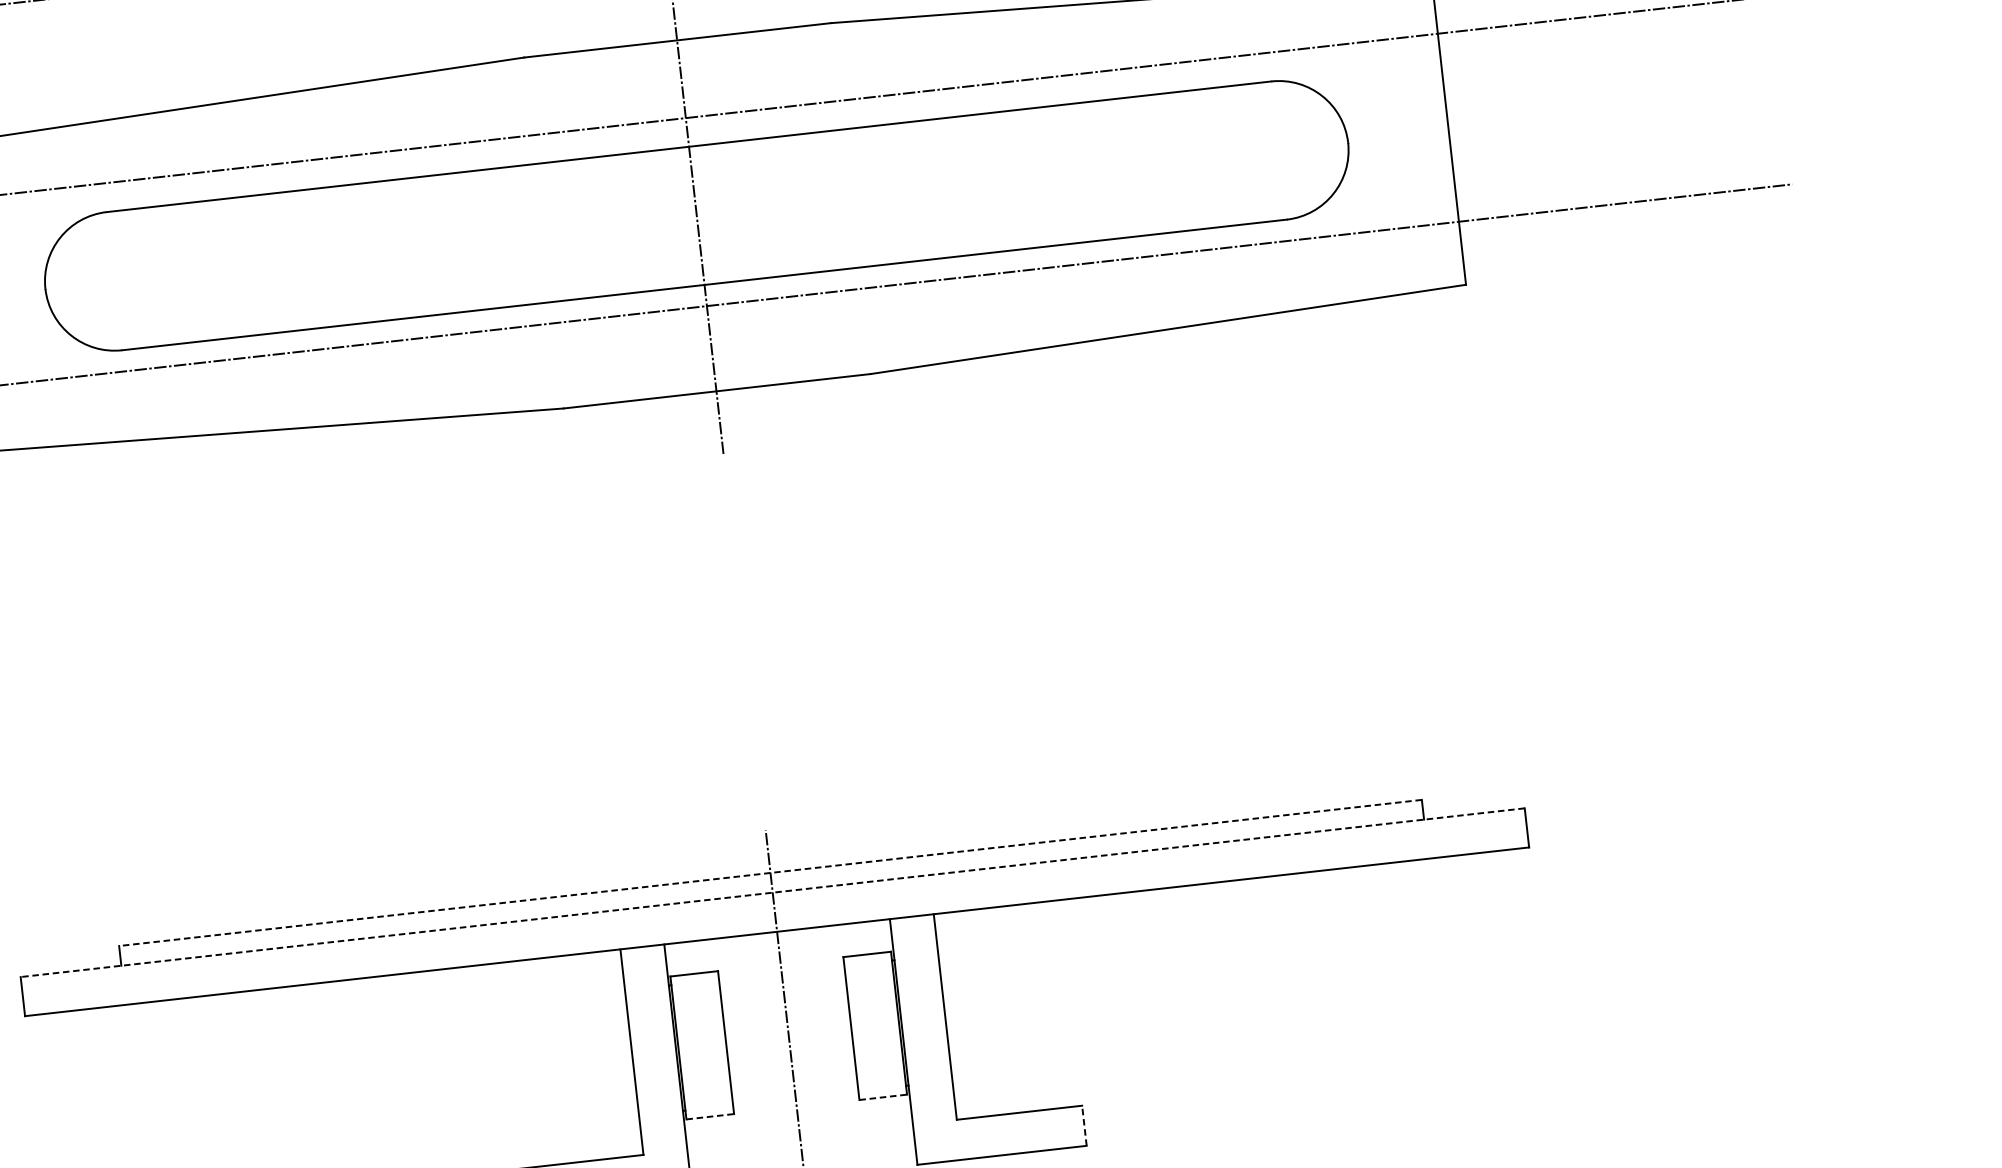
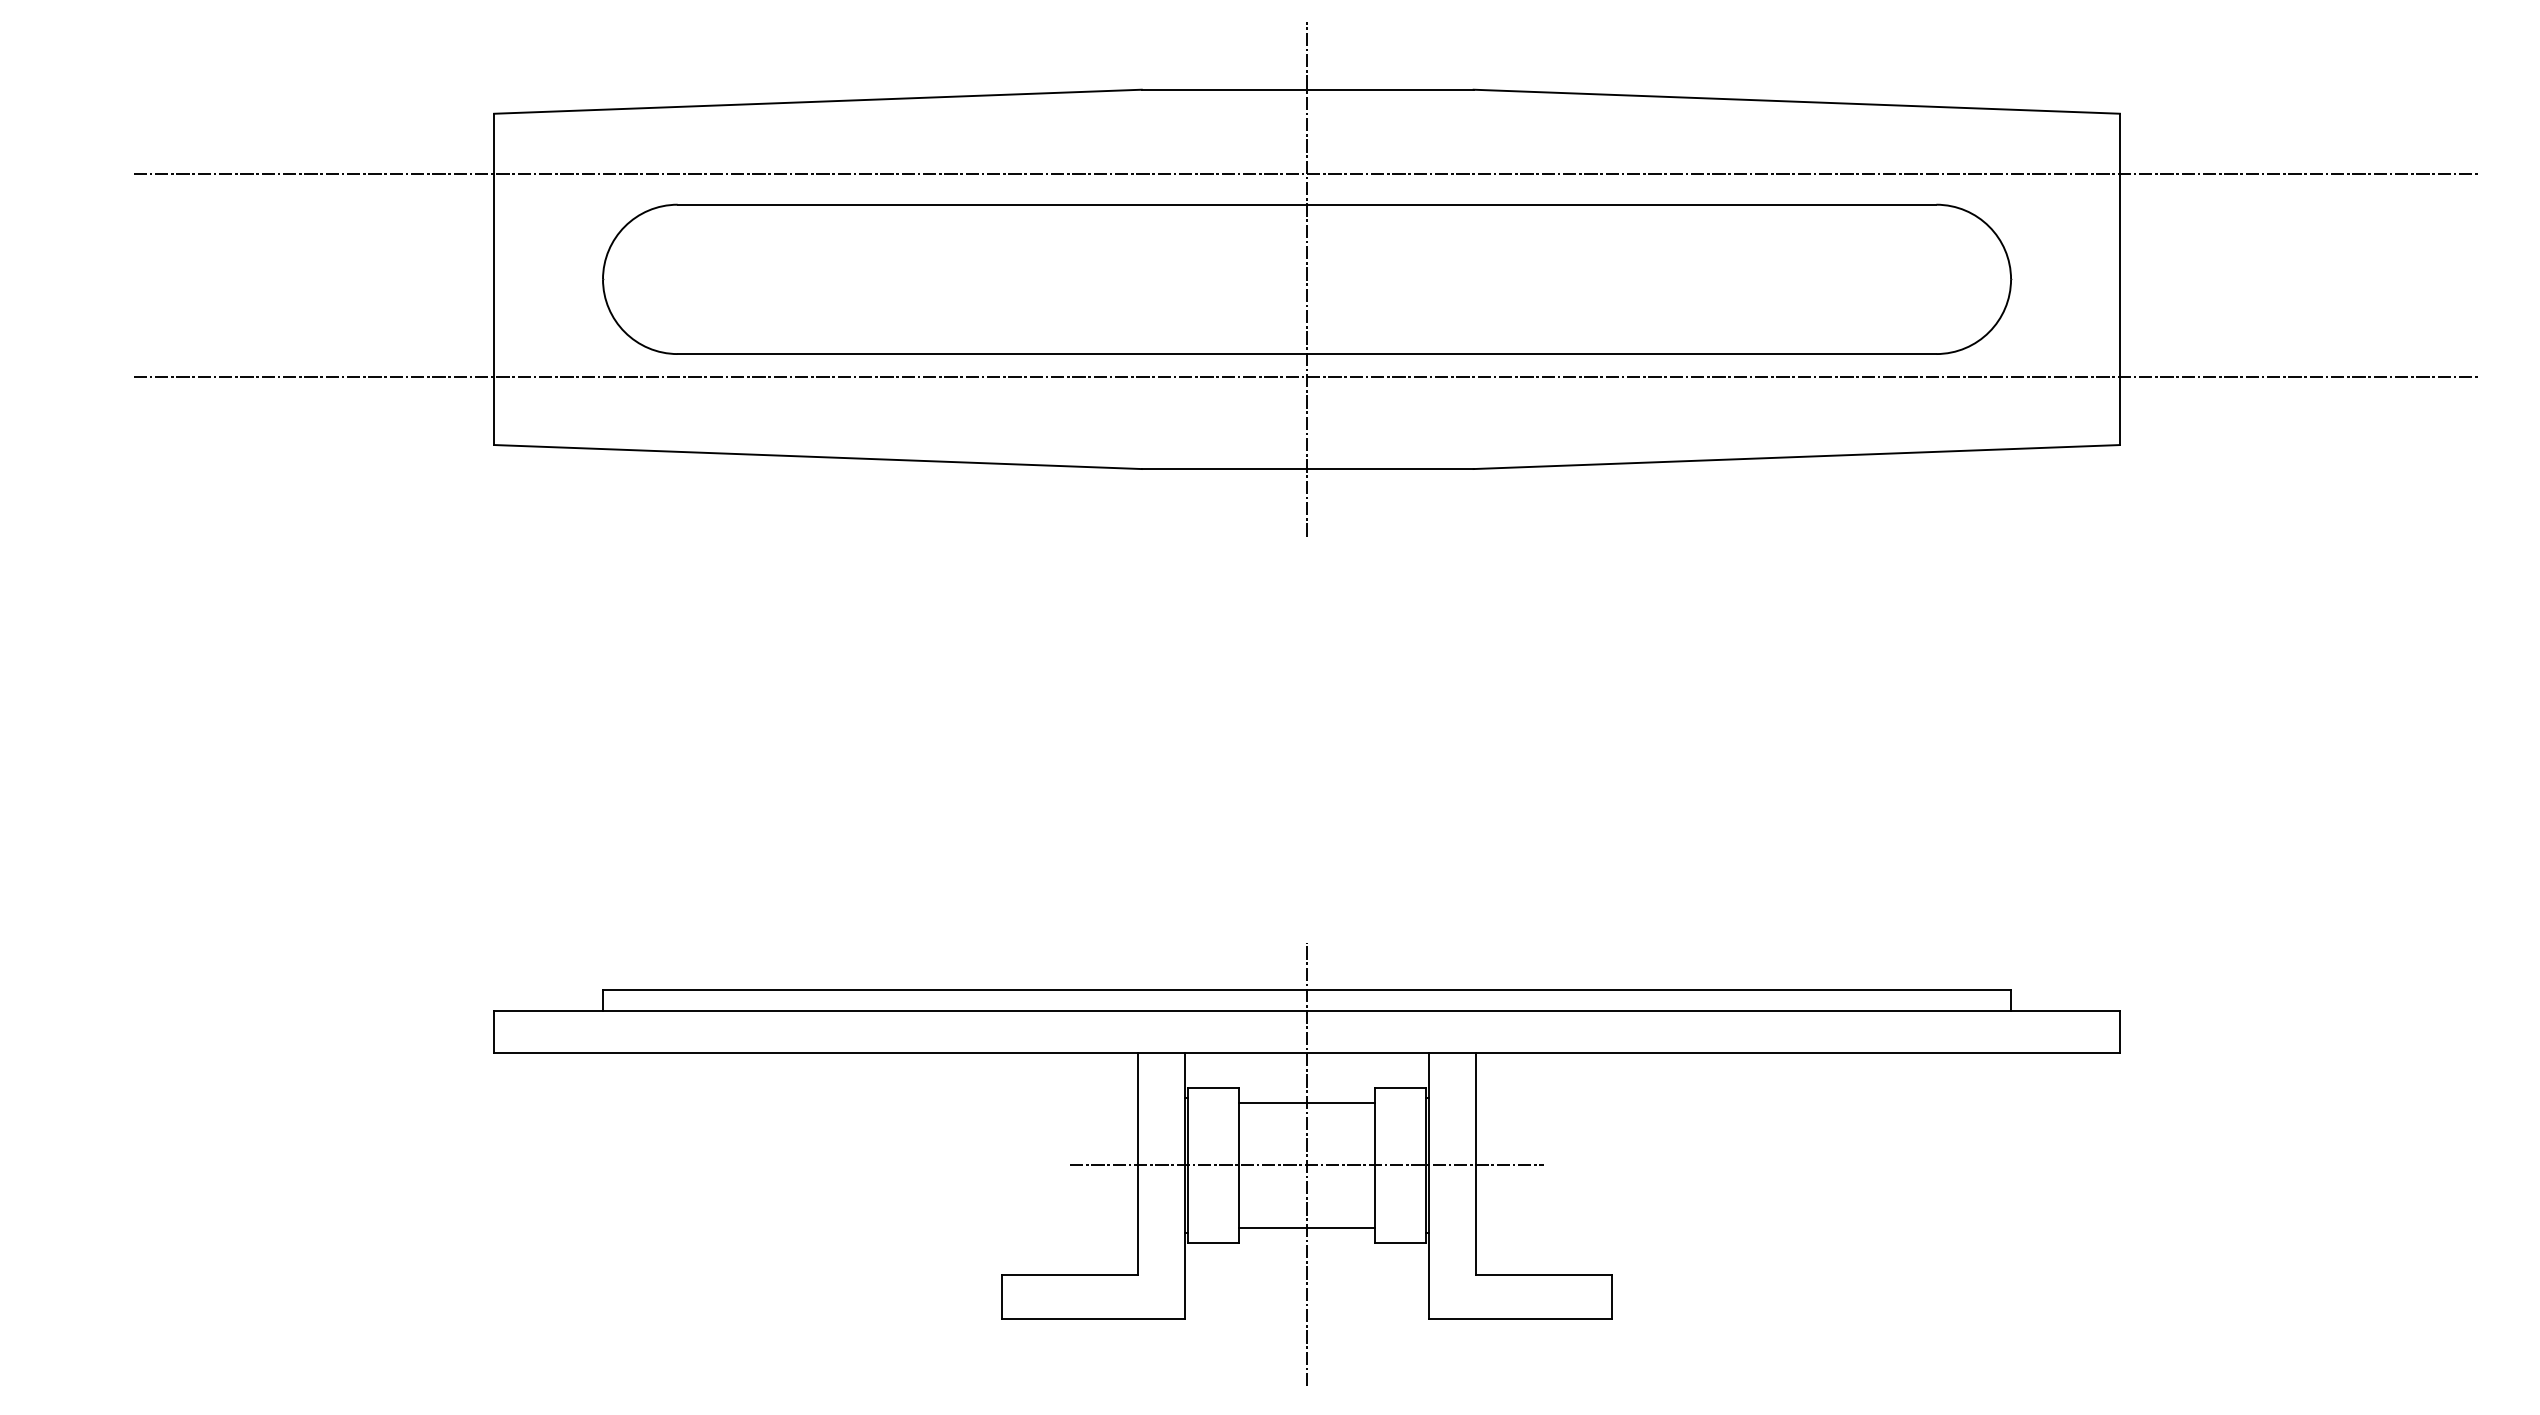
line: (770, 872) -> (1306, 989), dashed -> solid
line: (773, 892) -> (1307, 1010), dashed -> solid
line: (781, 978) -> (1306, 1103), added
line: (788, 1035) -> (1306, 1165), added
line: (794, 1093) -> (1306, 1227), added
line: (883, 1097) -> (1400, 1242), dashed -> solid
line: (710, 1116) -> (1213, 1242), dashed -> solid
line: (1084, 1126) -> (1611, 1297), dashed -> solid

